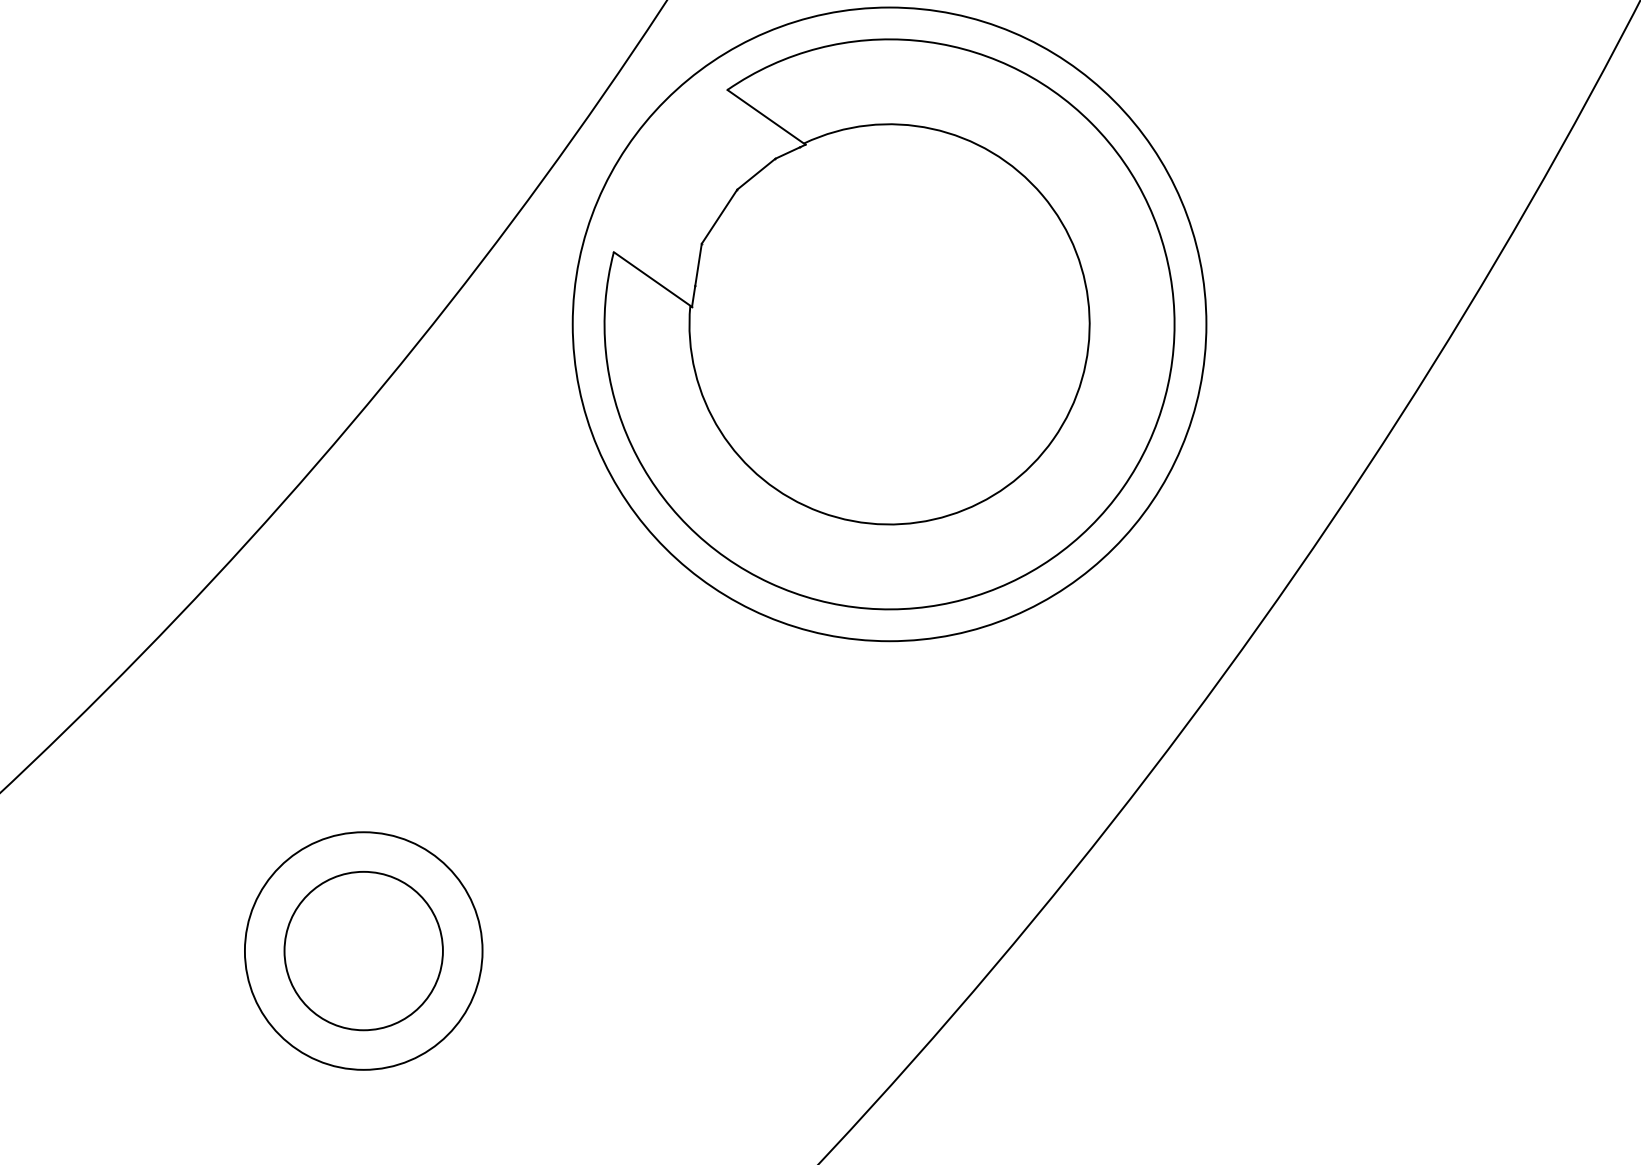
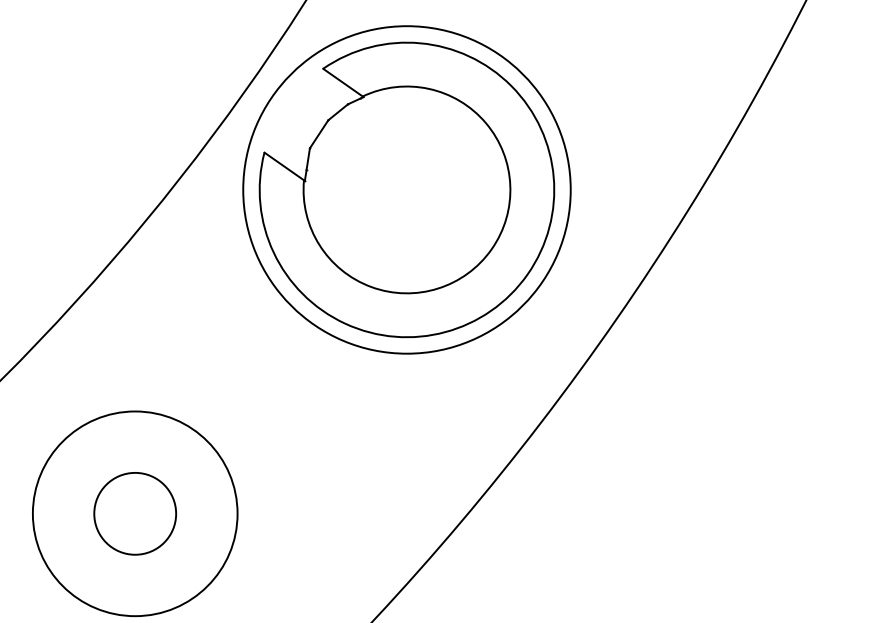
circle: (362, 950) -> (134, 513), size x1.67

